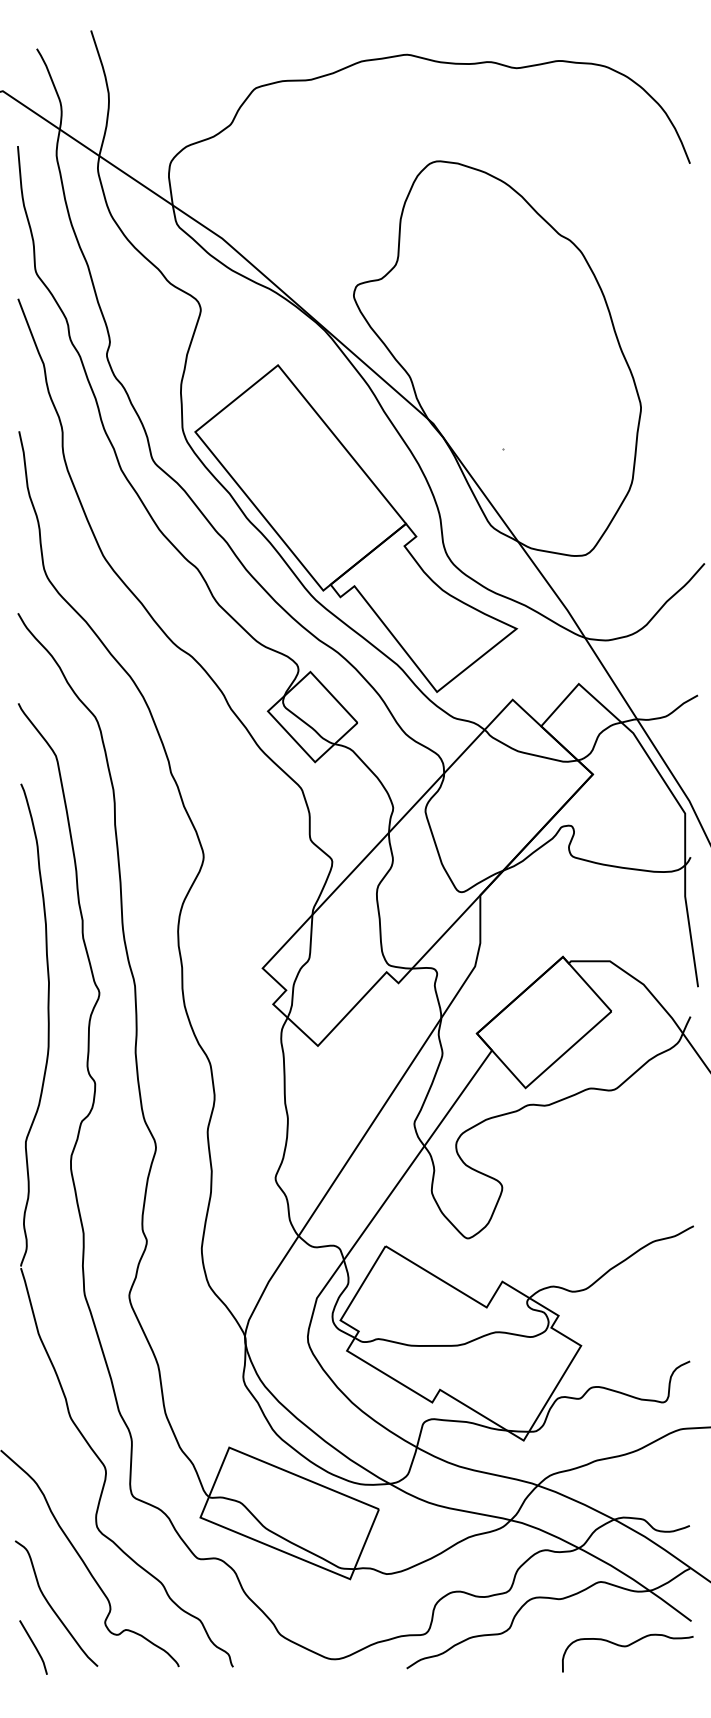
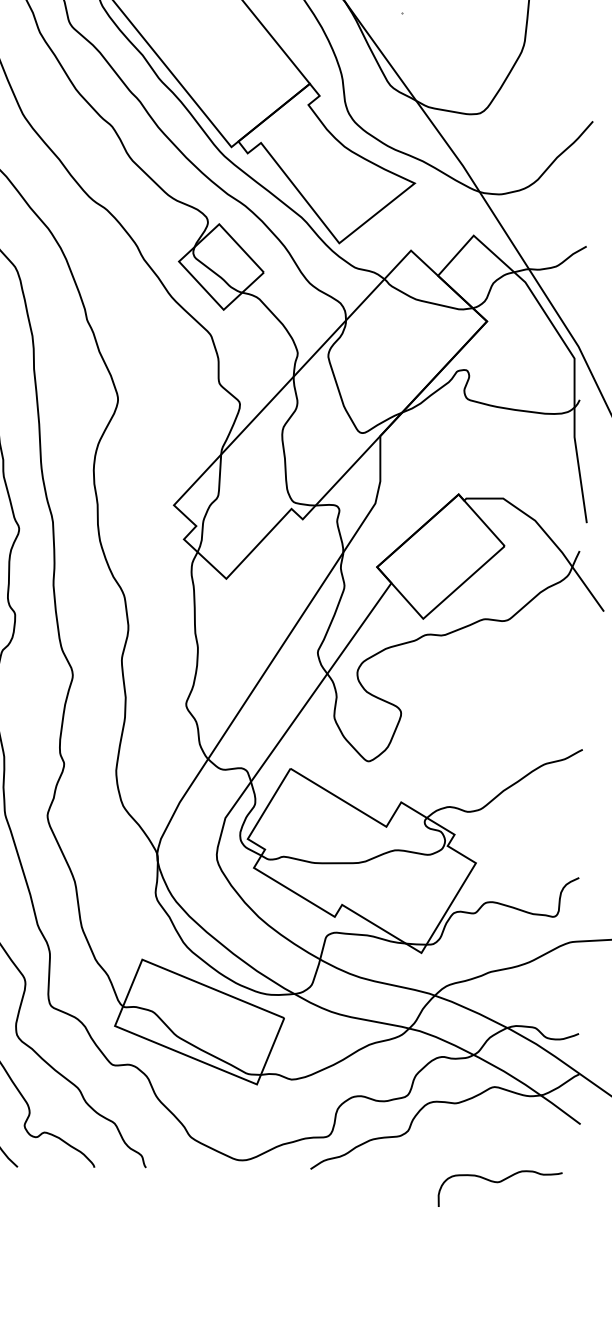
curve: (626, 1647) -> (499, 1183), moved

